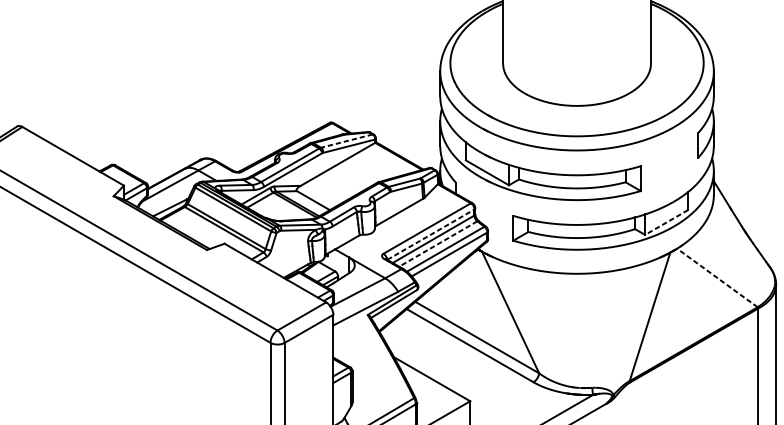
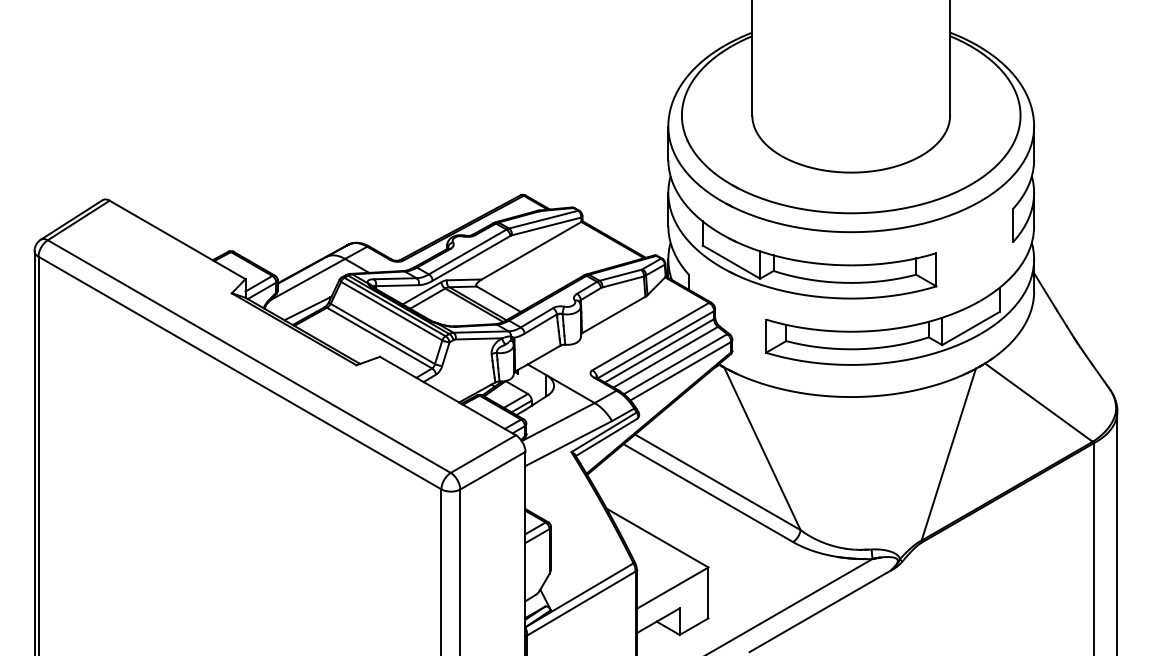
line: (346, 140) -> (543, 219), dashed -> solid
line: (666, 222) -> (970, 328), dashed -> solid
line: (431, 234) -> (656, 344), dashed -> solid
line: (438, 244) -> (665, 357), dashed -> solid
line: (717, 277) -> (1038, 402), dashed -> solid

